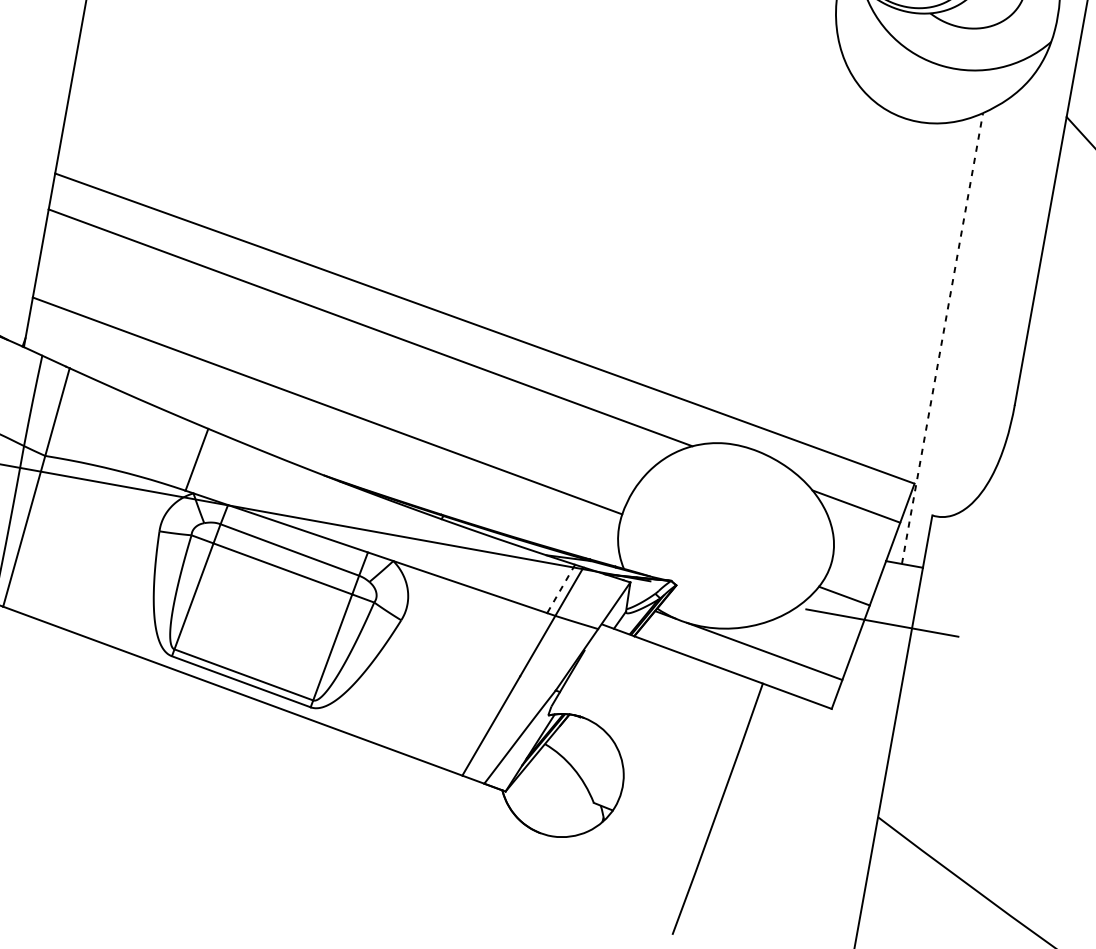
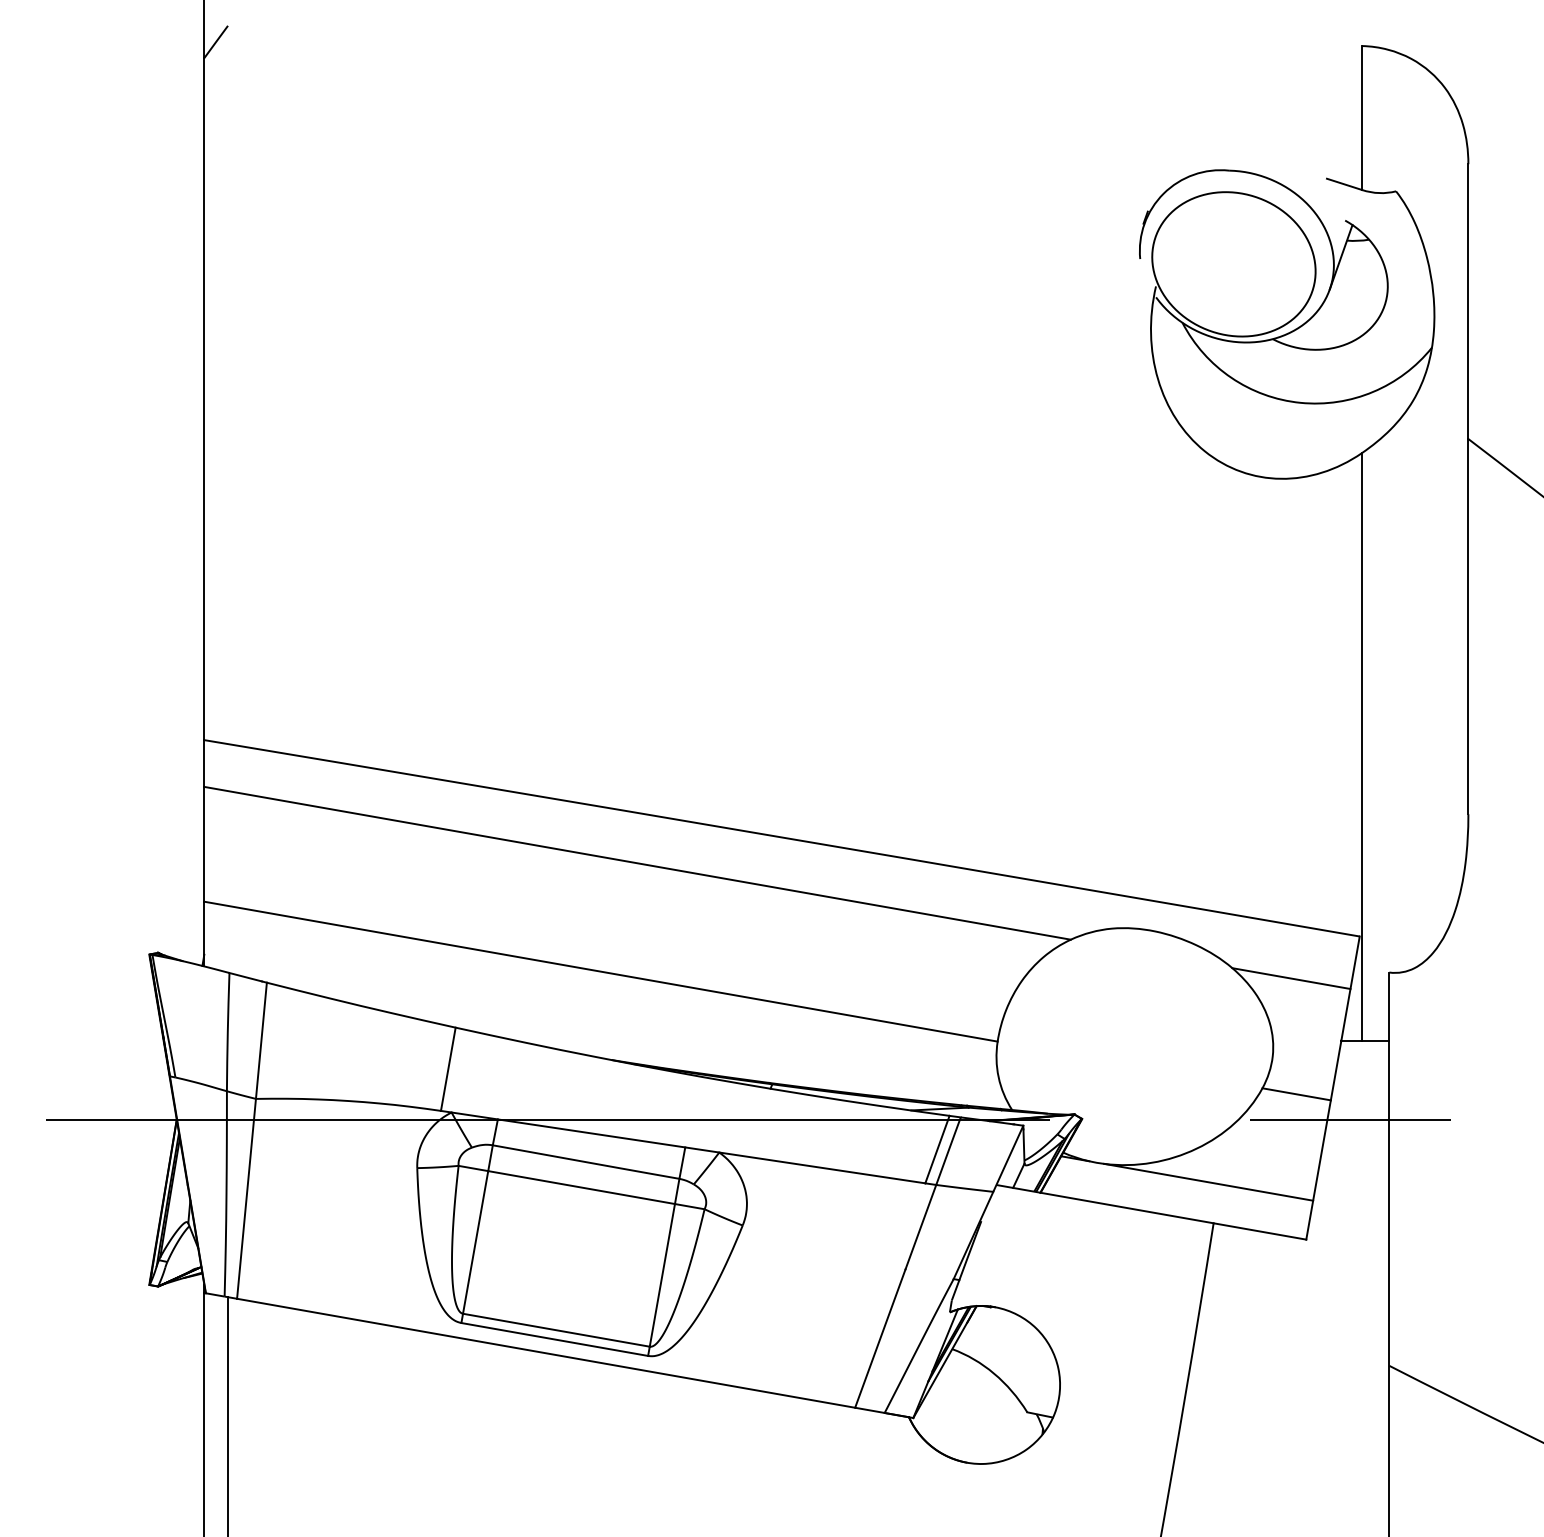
line: (942, 338) -> (1361, 746), dashed -> solid
line: (561, 588) -> (937, 1149), dashed -> solid

